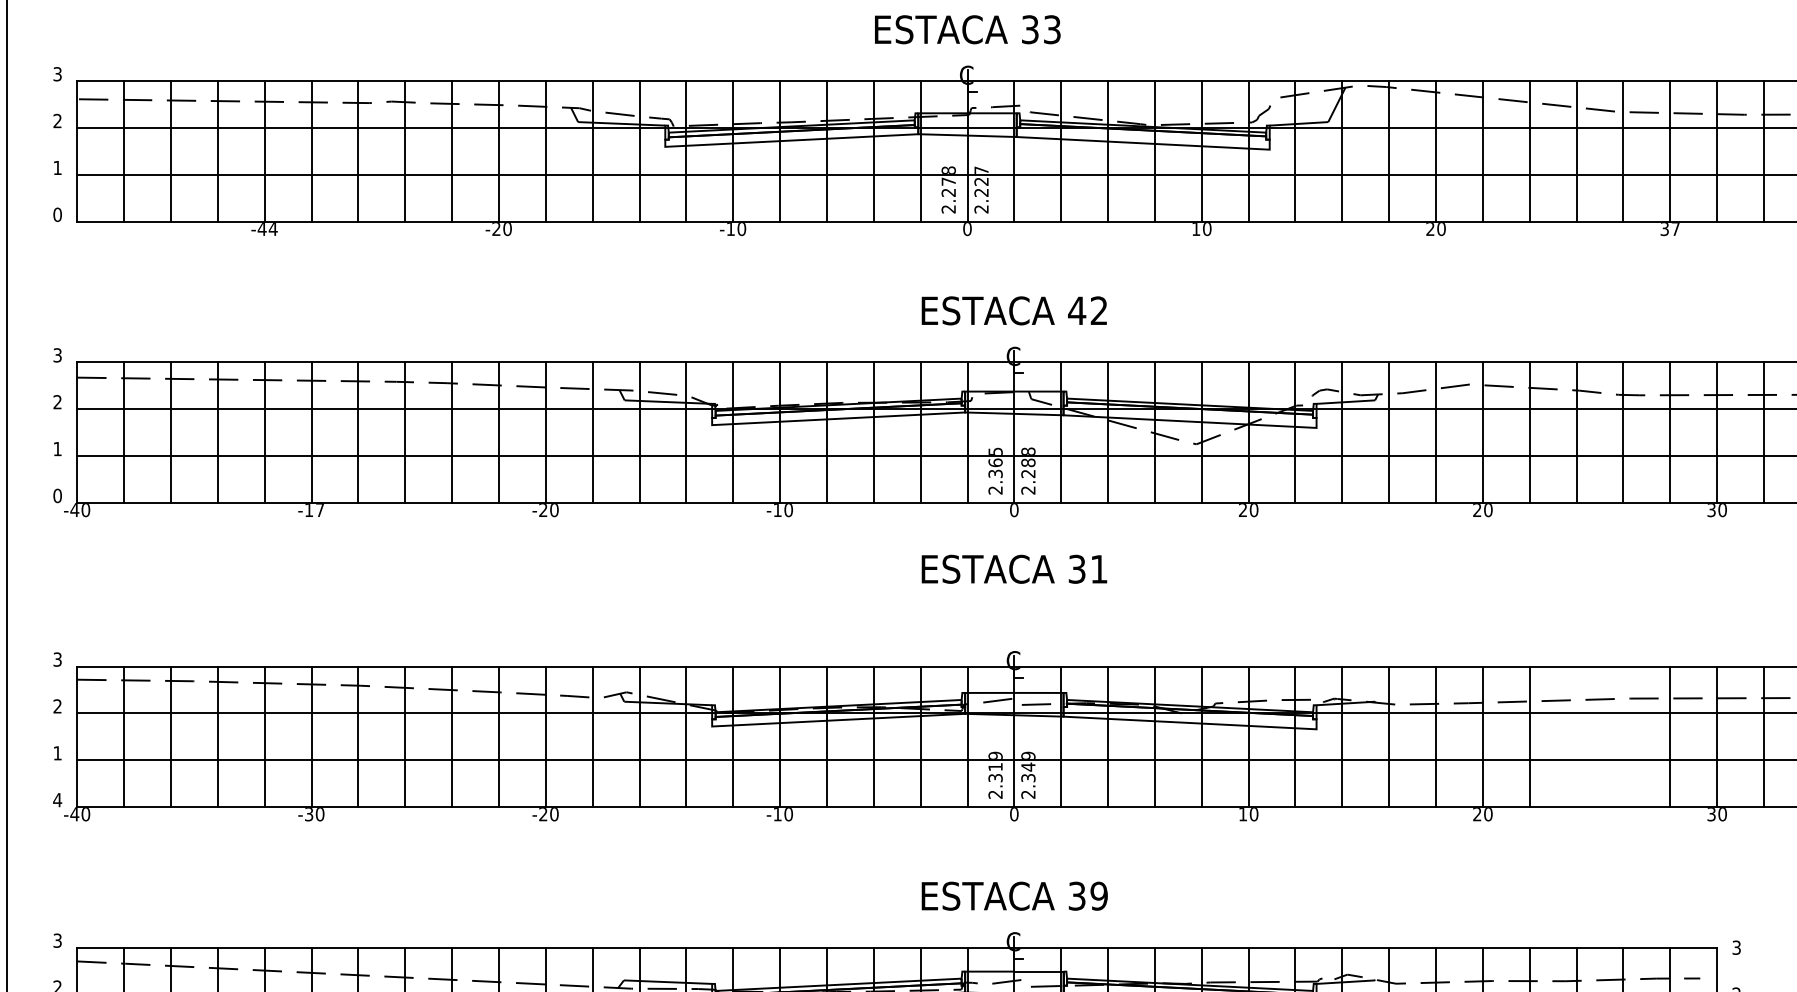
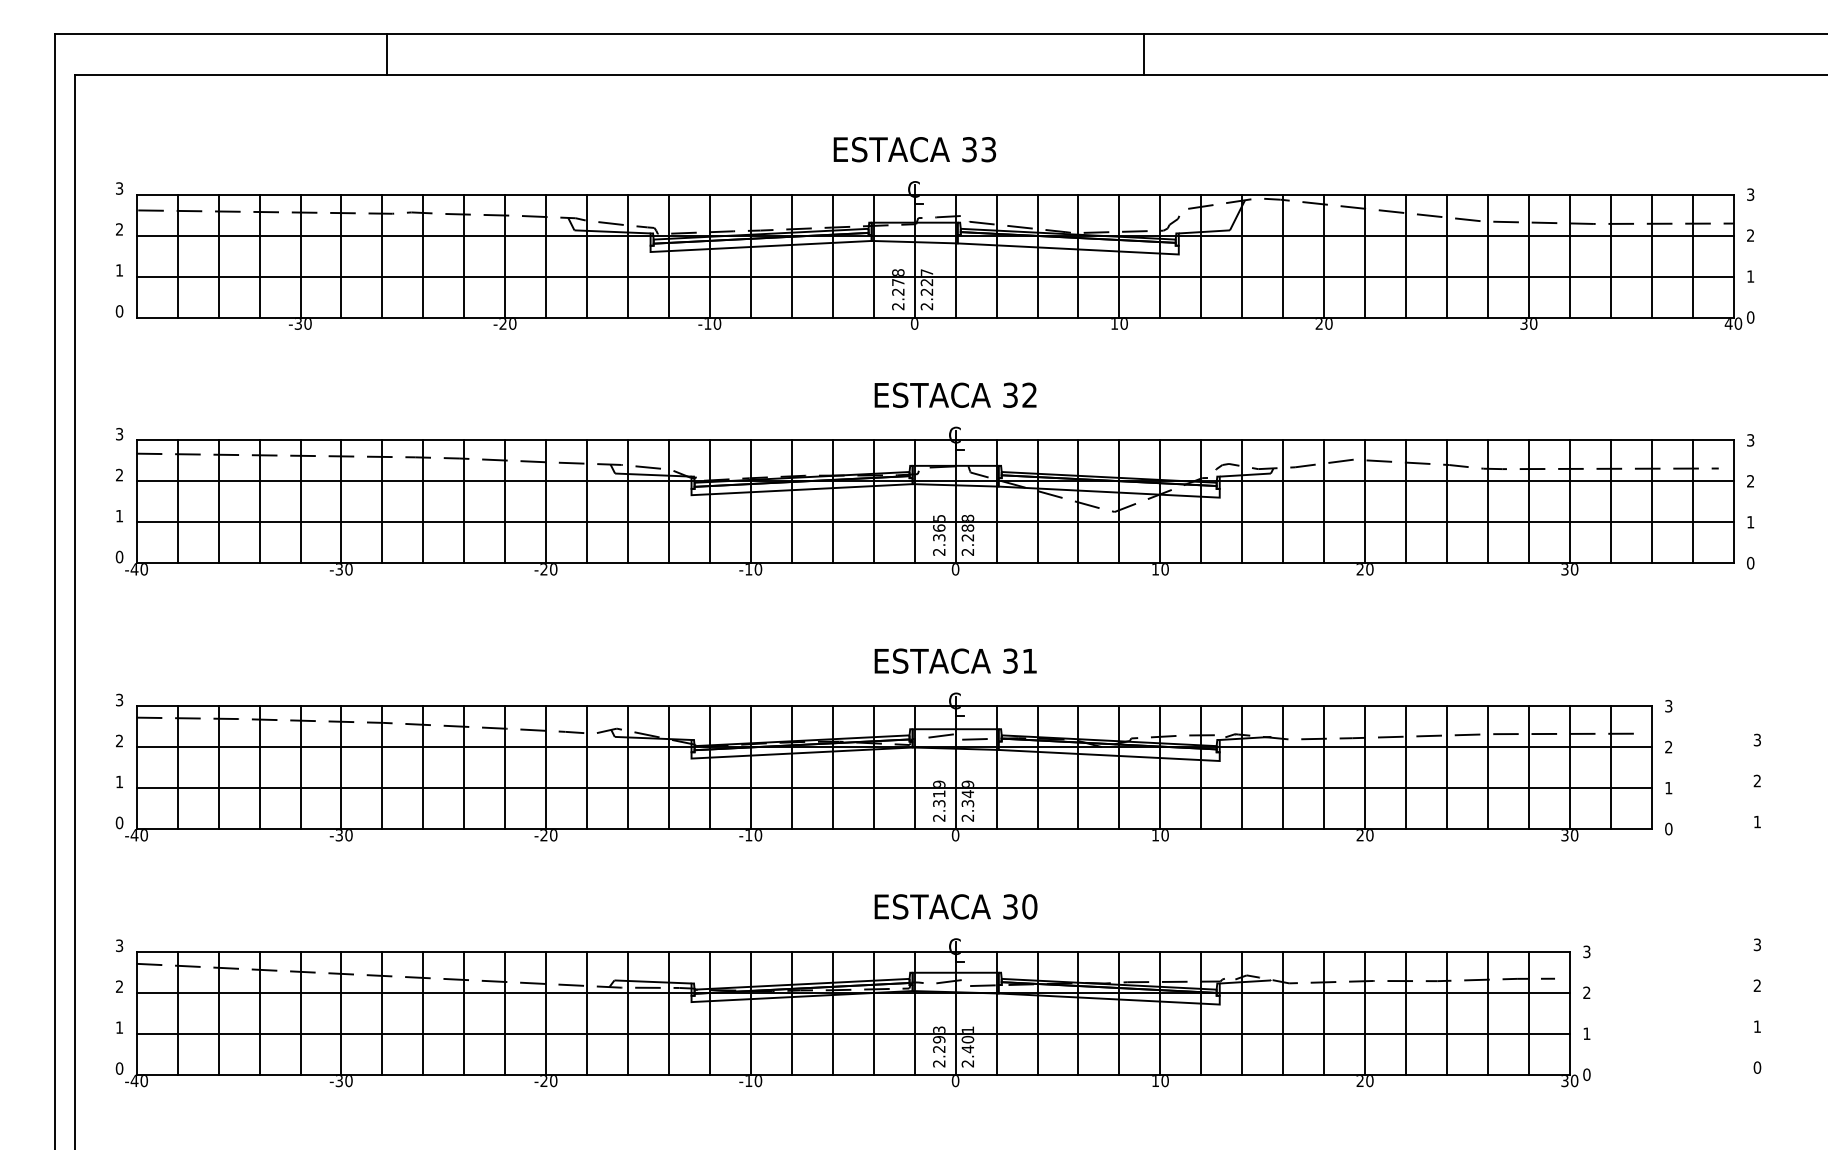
text: (266, 229) -> (302, 324), -44 -> -30
text: (1675, 229) -> (1533, 324), 37 -> 30
text: (1077, 309) -> (1010, 394), 42 -> 32
text: (313, 510) -> (343, 569), -17 -> -30
text: (1241, 510) -> (1154, 569), 20 -> 10
text: (1014, 568) -> (955, 660), moved
line: (1576, 736) -> (1446, 767), added
line: (1622, 736) -> (1487, 767), added
text: (57, 799) -> (119, 822), 4 -> 0
text: (1098, 895) -> (1029, 906), 39 -> 30

